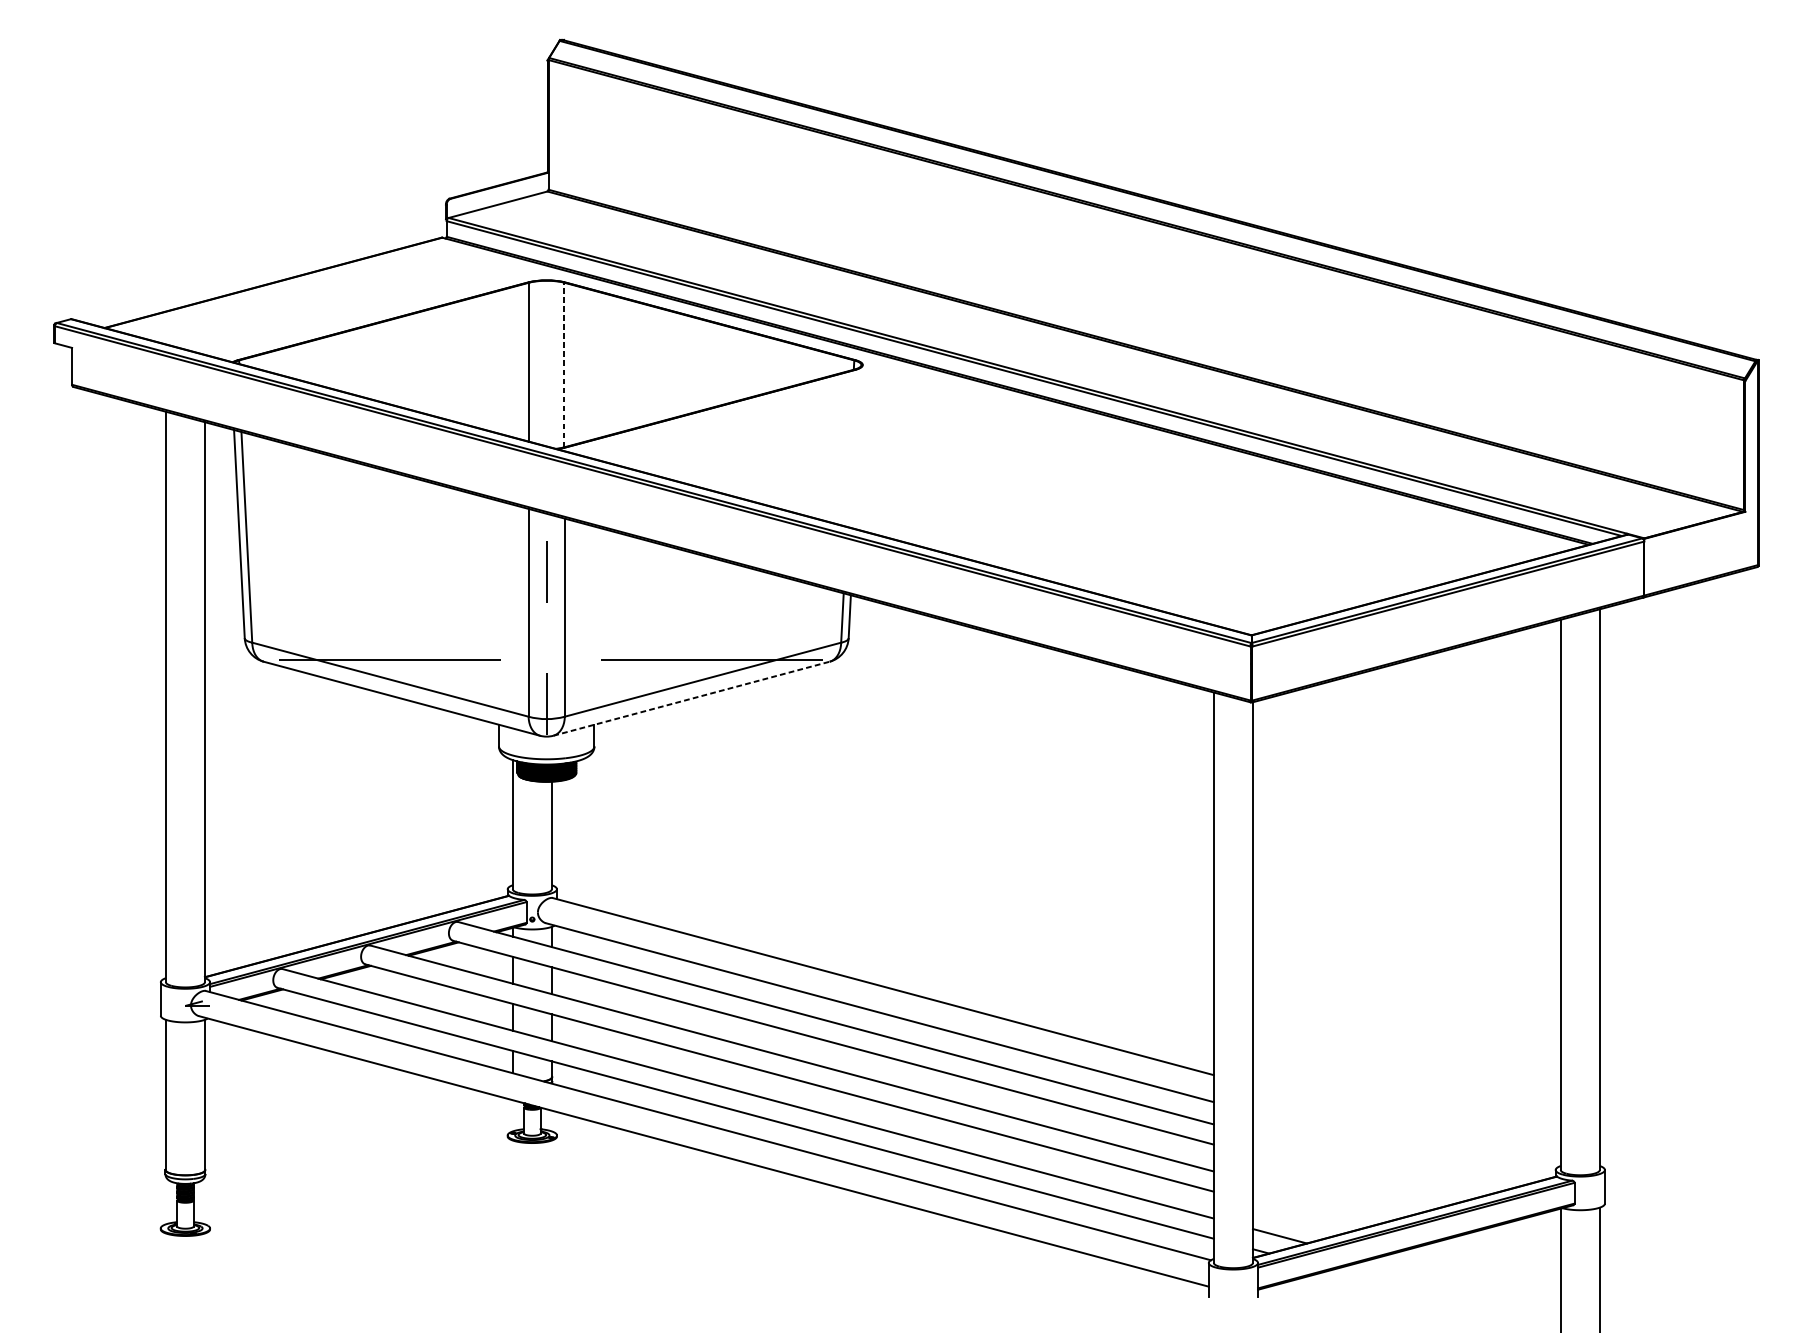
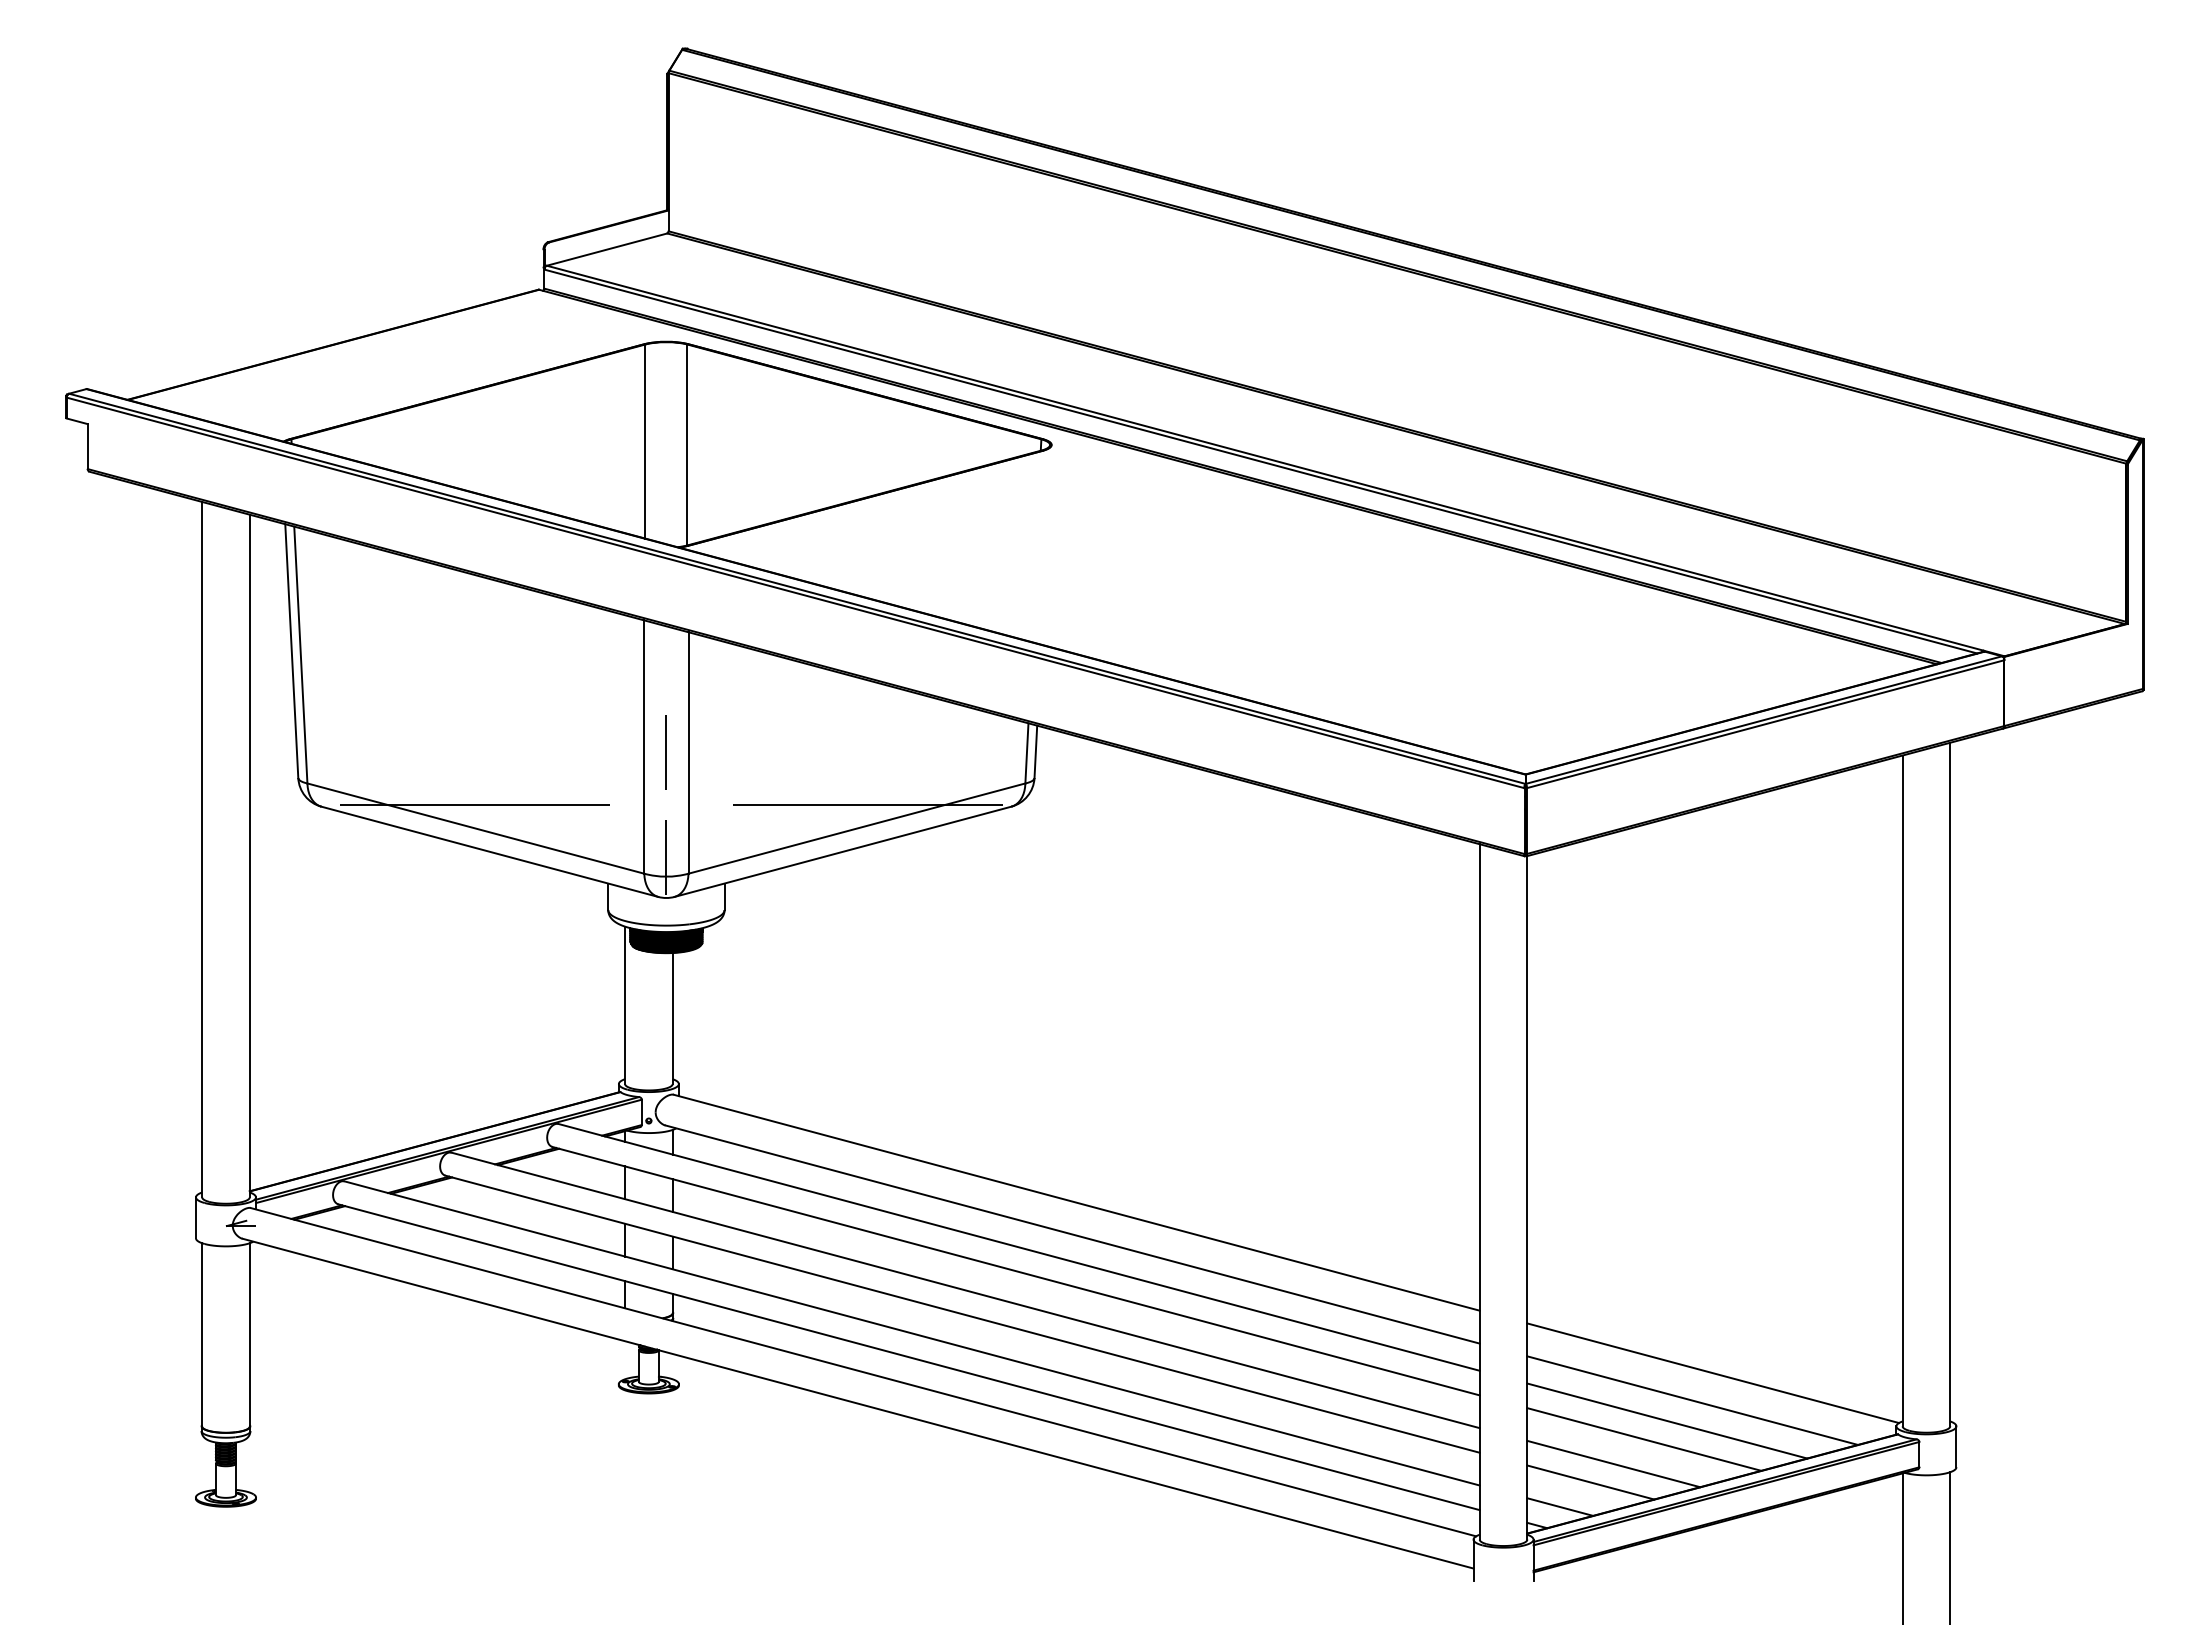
line: (564, 364) -> (687, 444), dashed -> solid
line: (545, 572) -> (665, 752), moved
line: (691, 698) -> (843, 851), dashed -> solid
line: (1405, 1126) -> (1713, 1373), added
line: (1388, 1148) -> (1692, 1400), added
line: (1367, 1165) -> (1667, 1420), added
line: (1349, 1180) -> (1644, 1439), added
line: (1323, 1200) -> (1613, 1463), added
line: (1304, 1216) -> (1590, 1482), added

